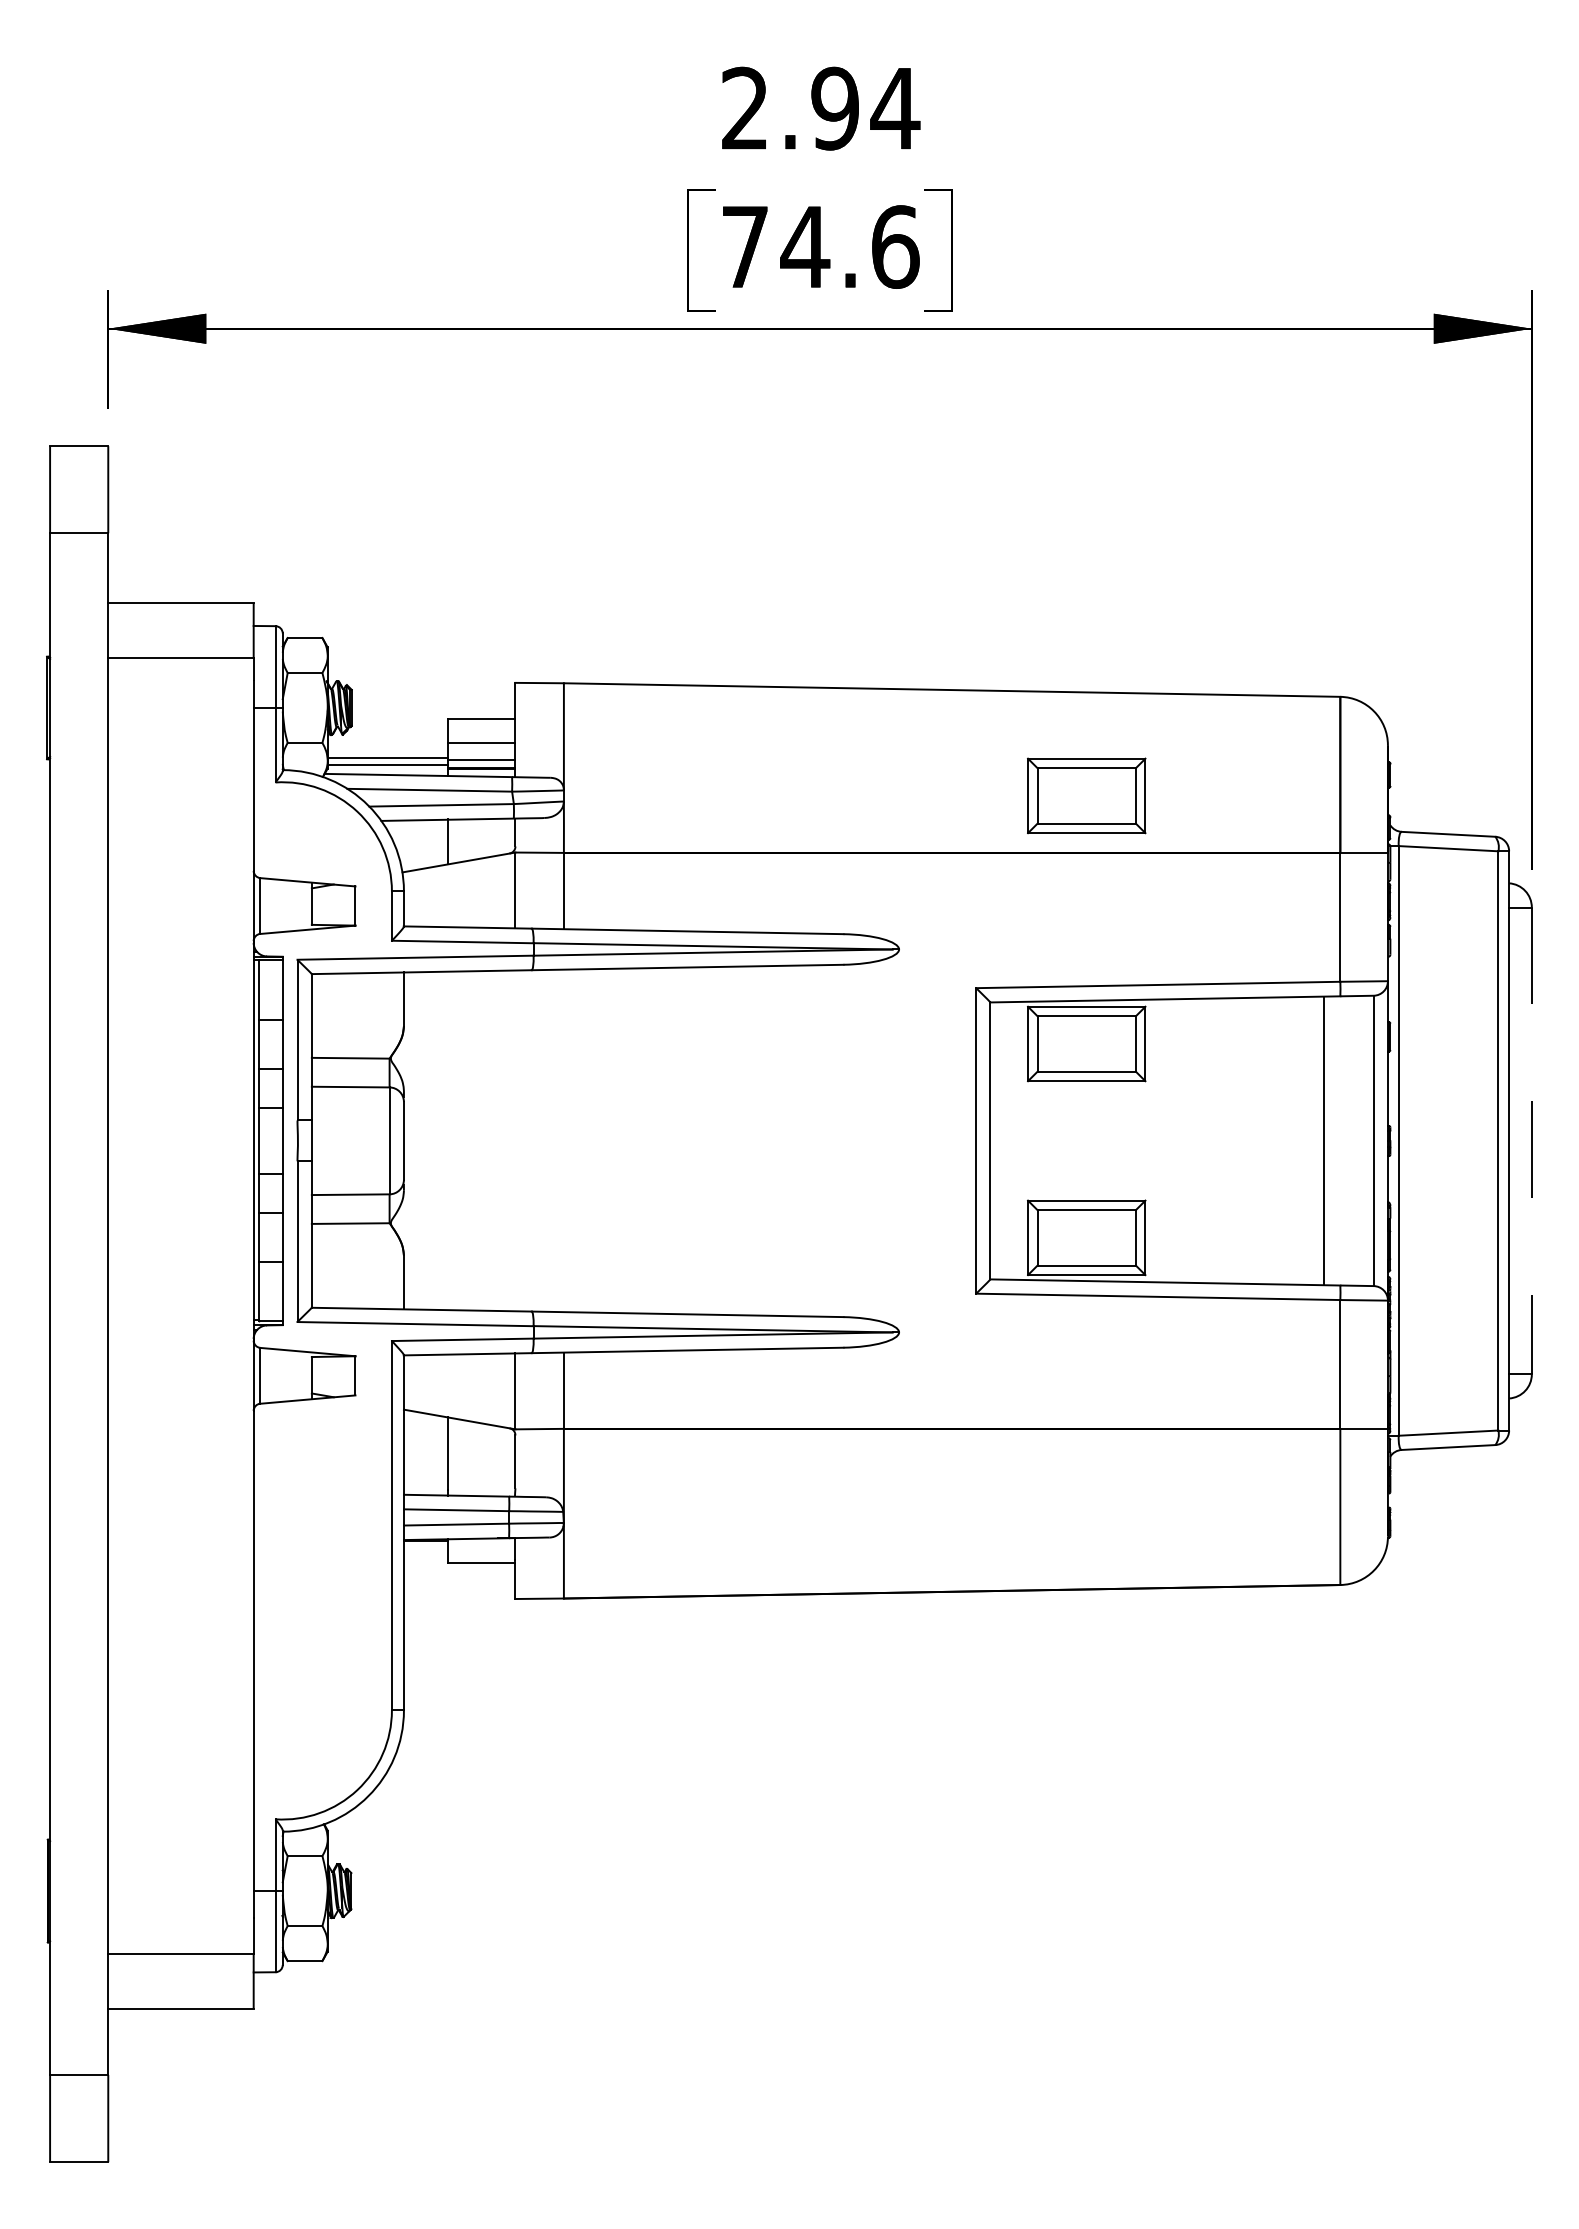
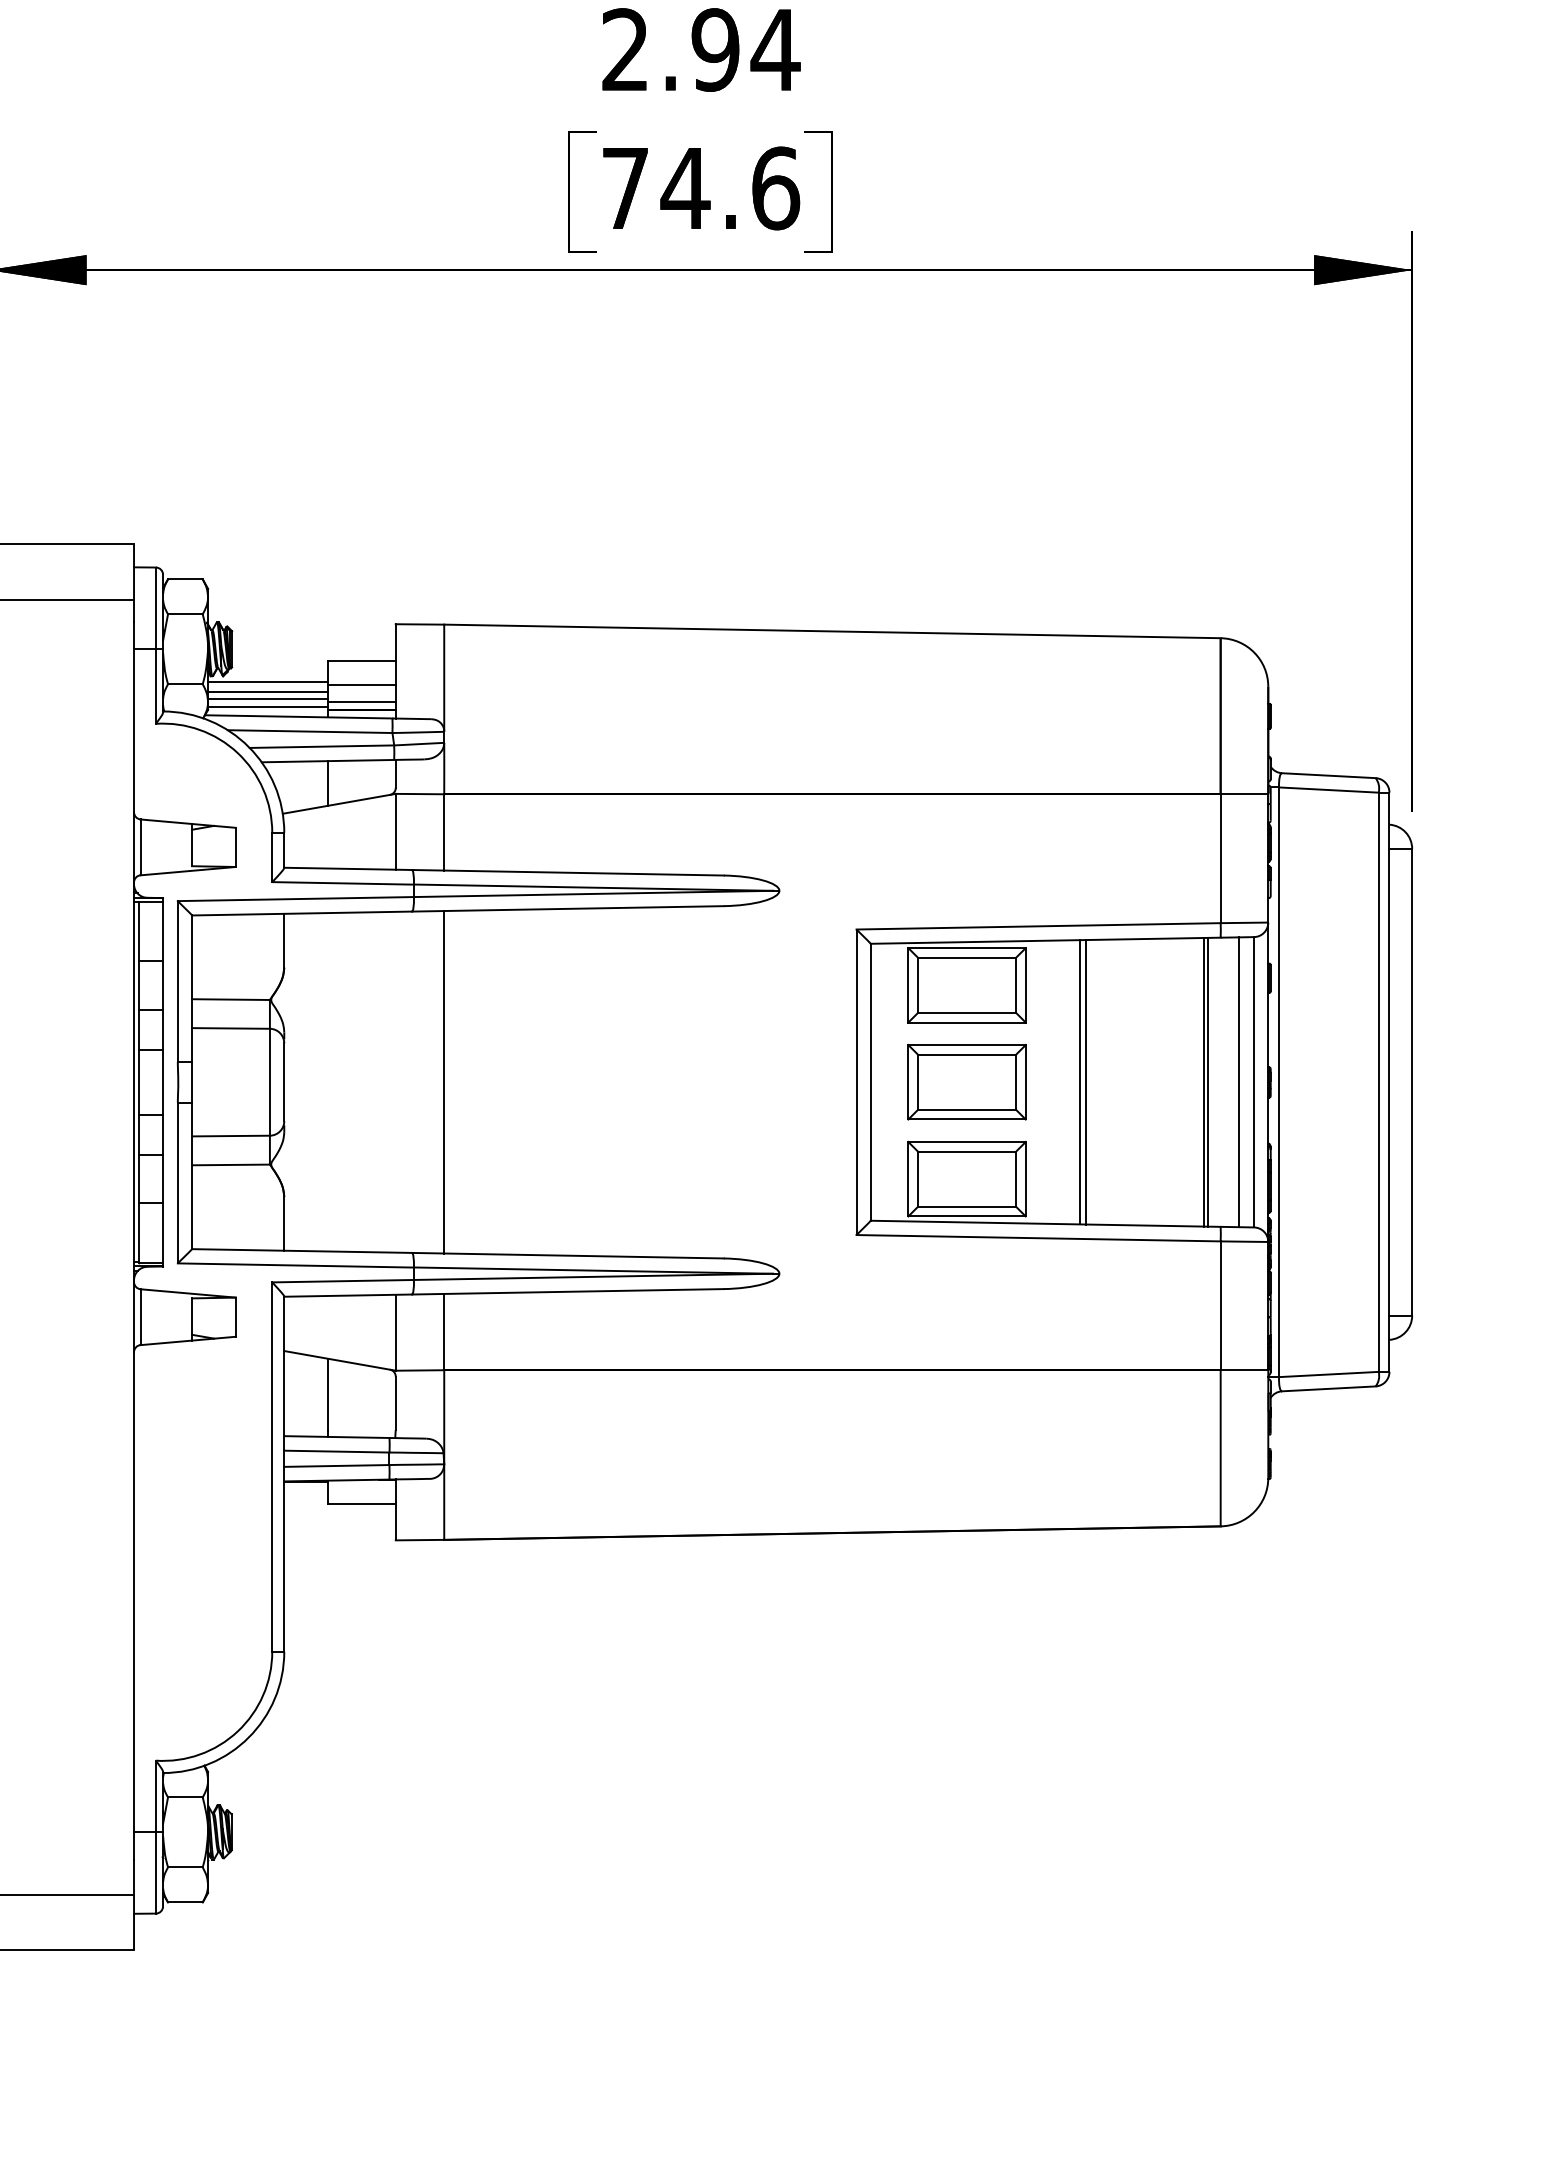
line: (387, 741) -> (267, 682), added
line: (387, 750) -> (267, 691), added
part: (1086, 795) -> (966, 1081), moved
line: (563, 1140) -> (443, 1081), added
line: (1199, 1140) -> (1079, 1081), added
line: (1205, 1140) -> (1085, 1081), added
line: (1327, 1140) -> (1207, 1081), added
line: (1358, 1140) -> (1238, 1081), added
line: (1531, 1141) -> (1411, 1082), dashed -> solid

